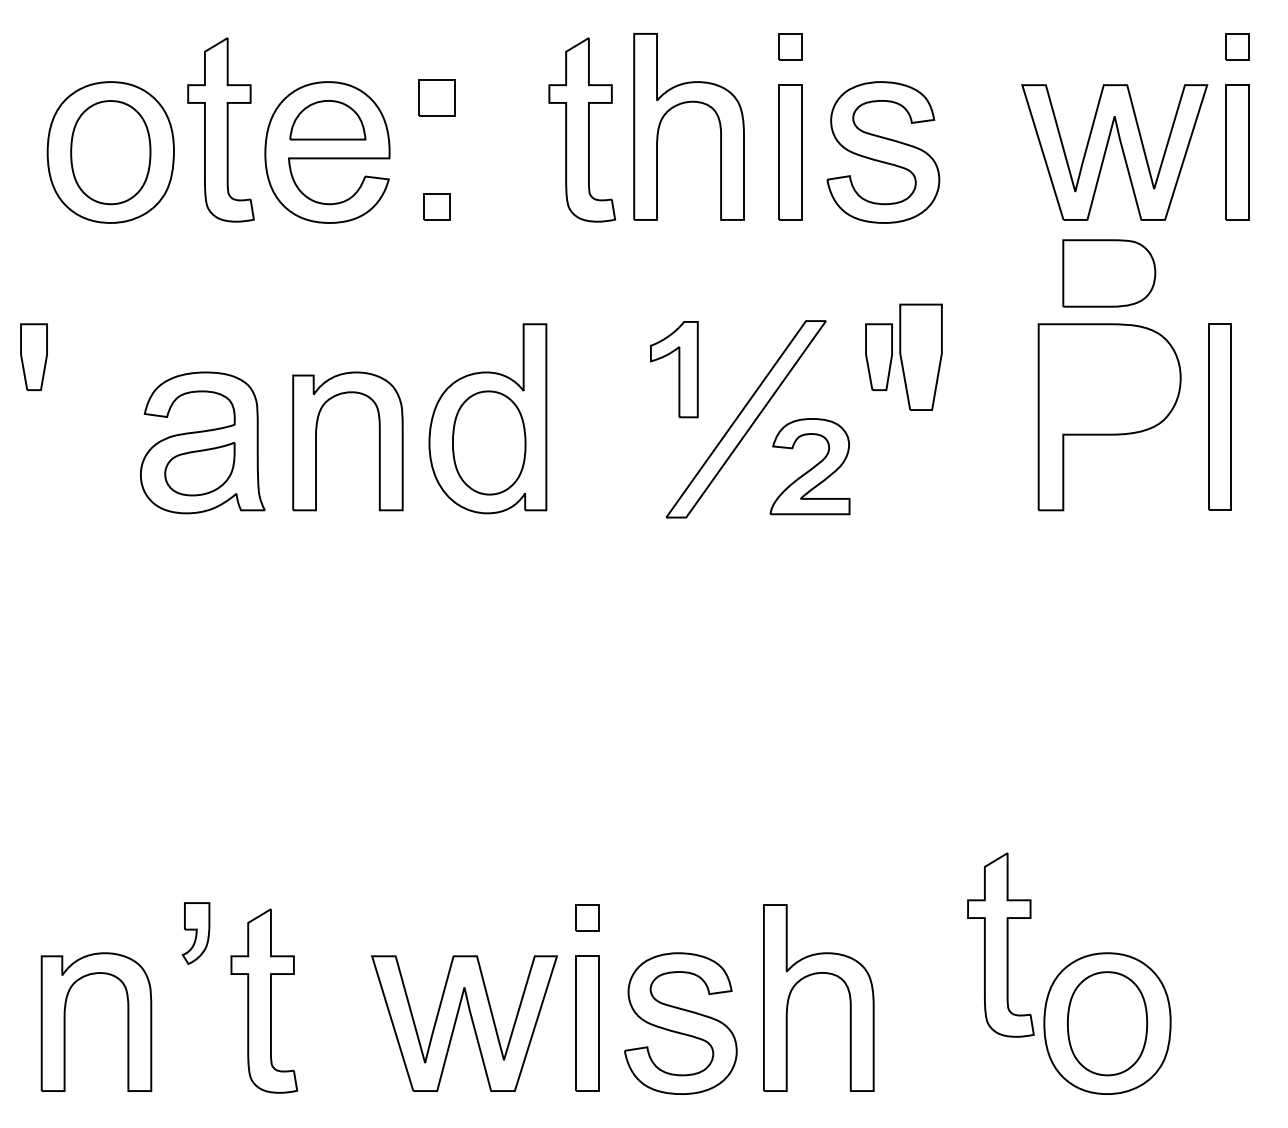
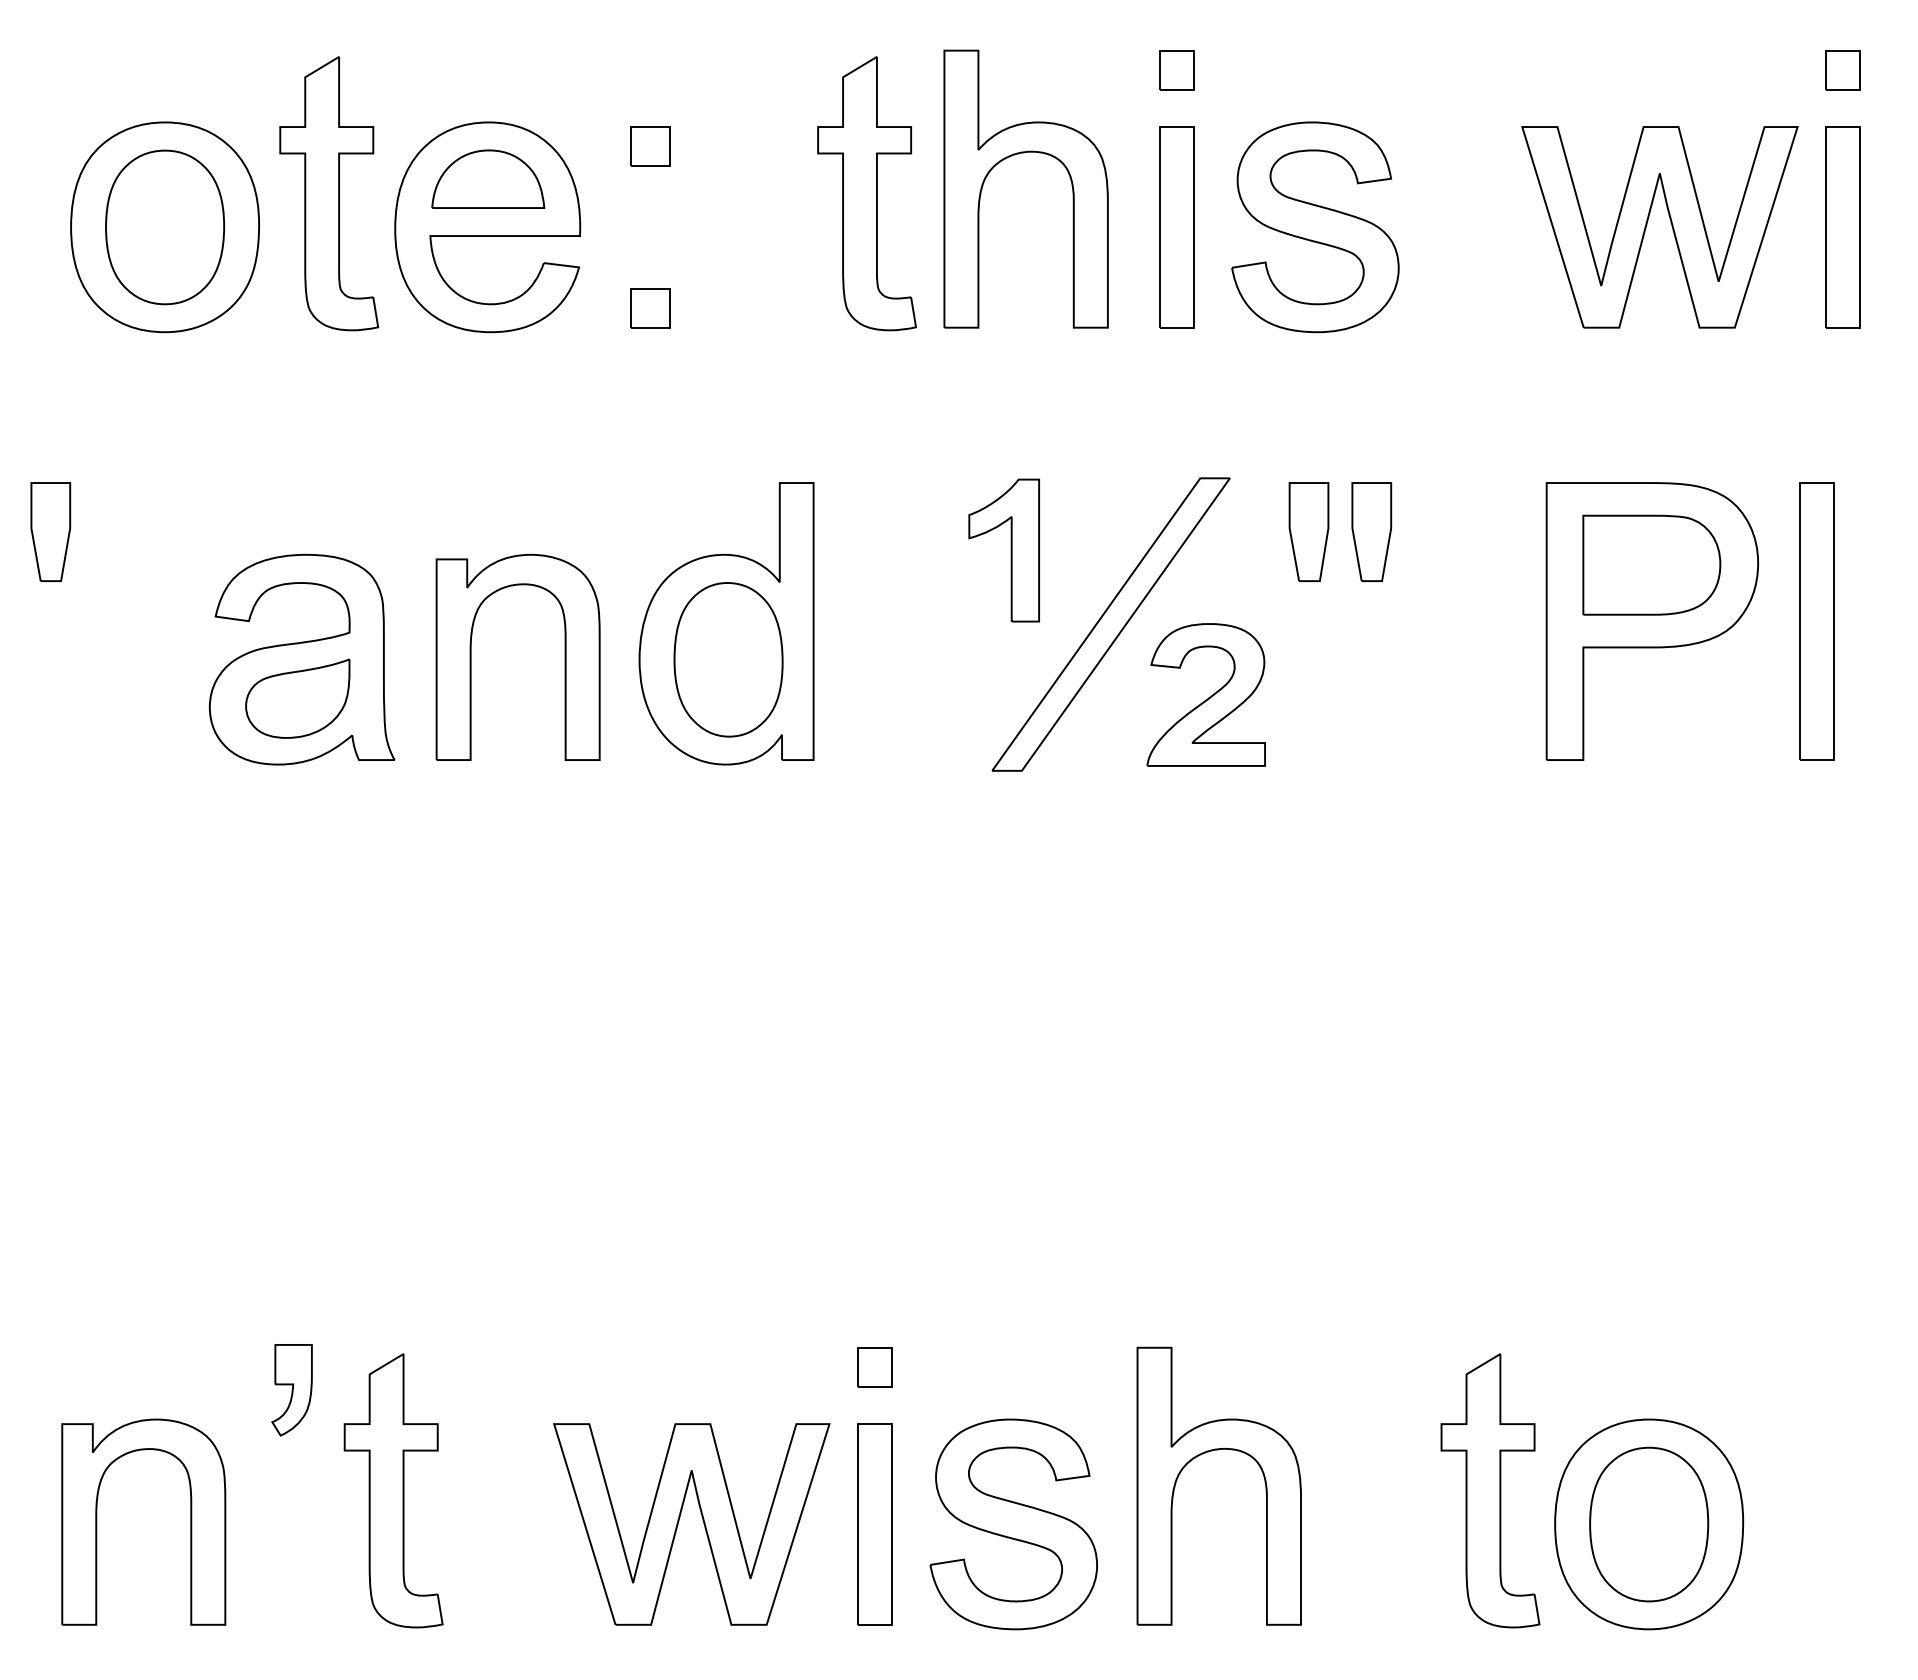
part: (436, 97) -> (650, 145), size x0.71
part: (1109, 273) -> (1652, 565), moved
part: (921, 356) -> (1372, 531), size x0.62
part: (1000, 944) -> (1489, 1489), moved

